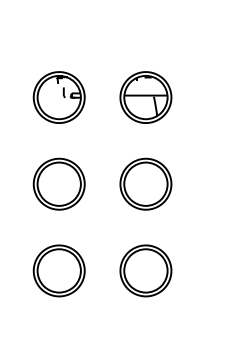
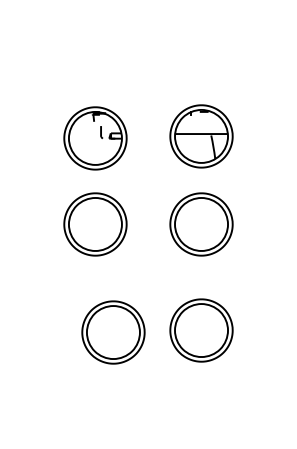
part: (59, 97) -> (95, 138), moved
part: (145, 97) -> (201, 136), moved
part: (59, 270) -> (113, 332), moved

